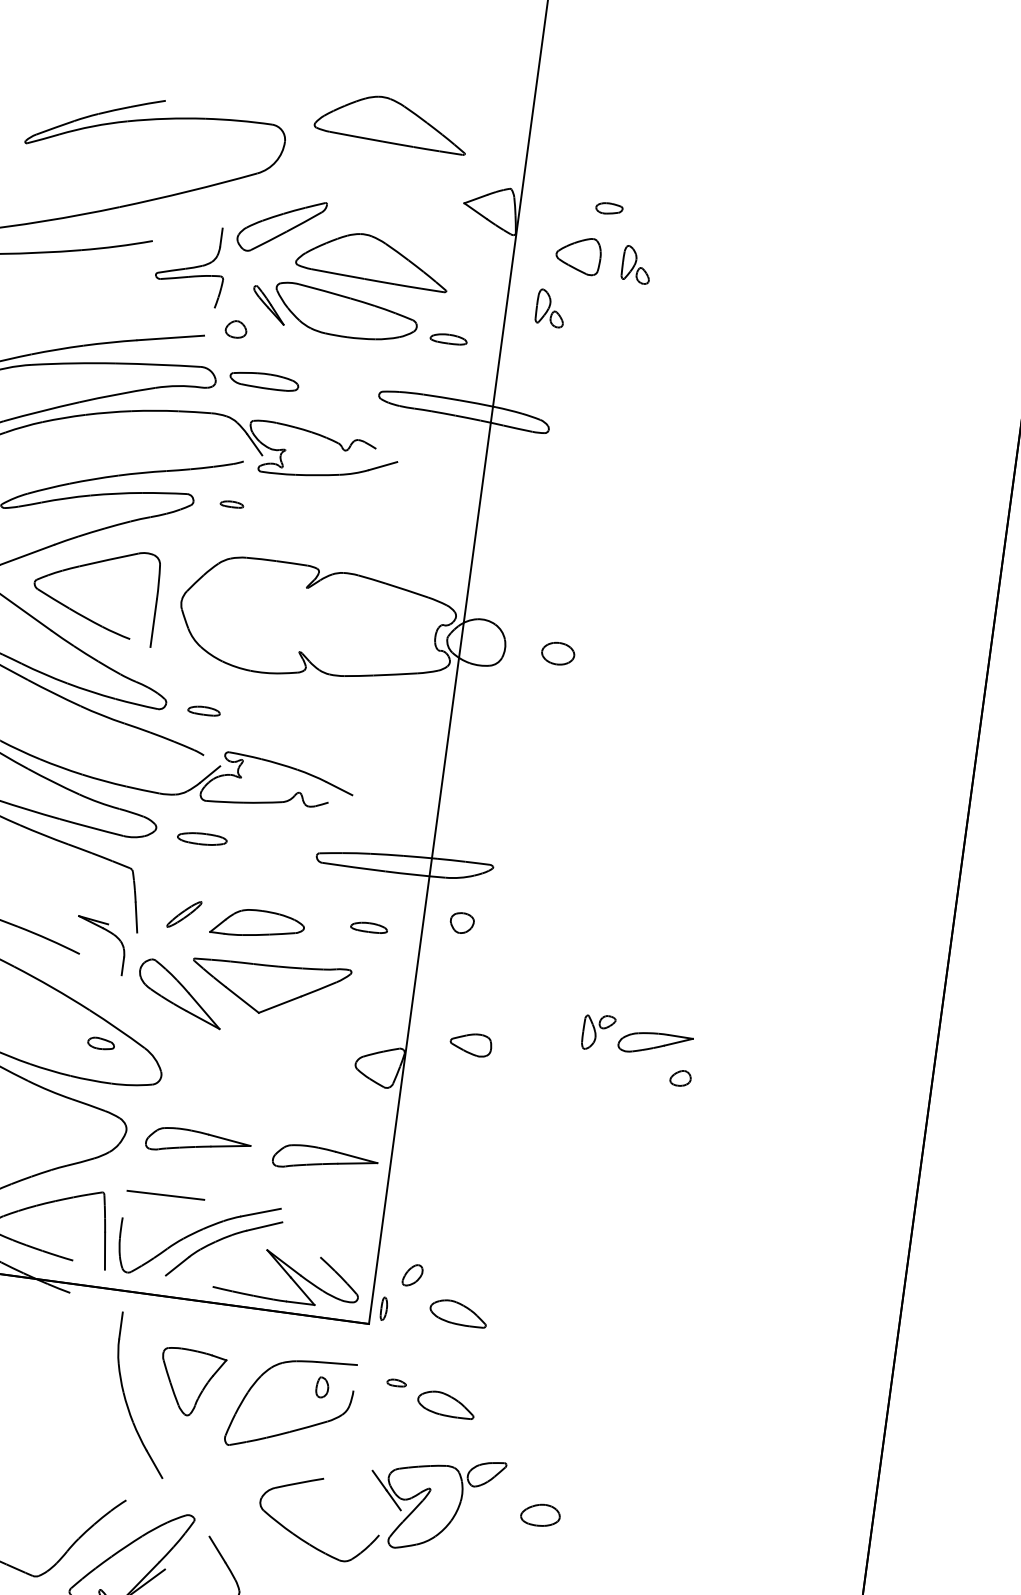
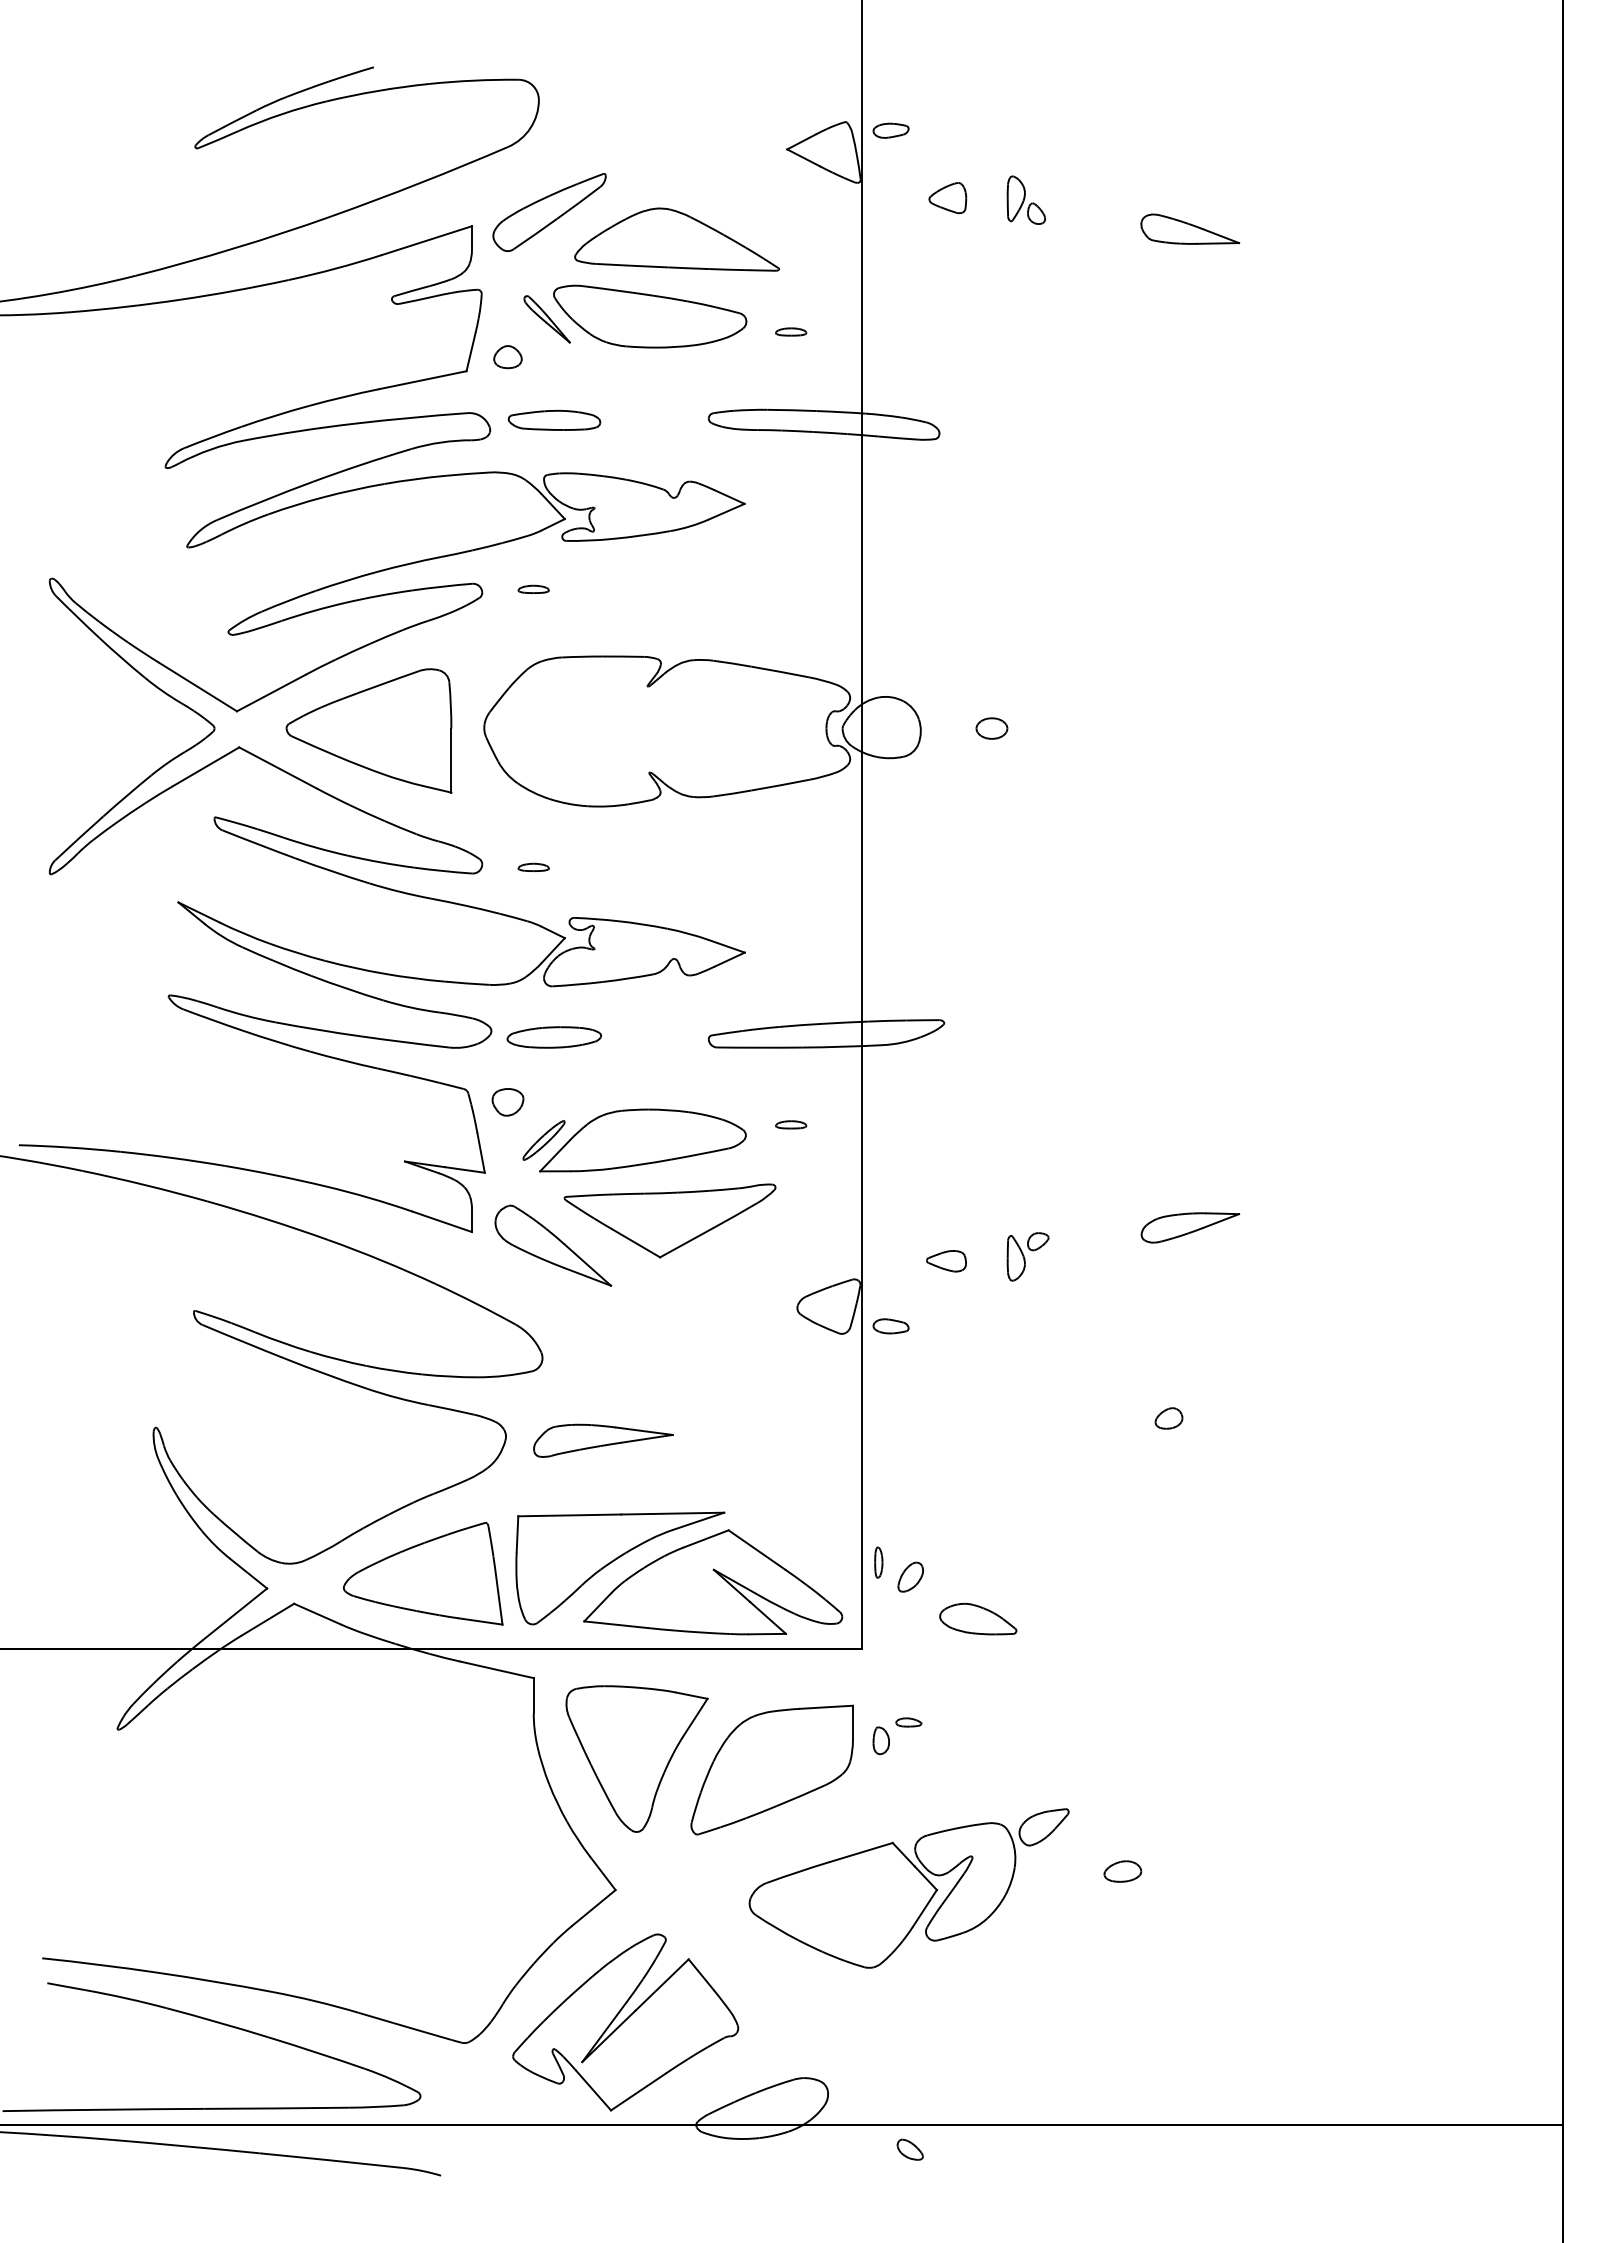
part: (391, 121) -> (676, 54), removed
part: (608, 208) -> (890, 130), moved
line: (187, 234) -> (426, 240), added
part: (578, 255) -> (947, 198), size x0.62
part: (755, 302) -> (1190, 228), added
part: (550, 307) -> (920, 272), removed
line: (208, 322) -> (470, 352), added
part: (449, 338) -> (791, 331), size x0.62
line: (386, 455) -> (729, 496), added
line: (252, 458) -> (552, 524), added
line: (140, 642) -> (437, 788), added
part: (557, 653) -> (991, 728), size x0.71
part: (204, 710) -> (533, 866), size x0.71
line: (211, 760) -> (552, 932), added
line: (340, 798) -> (729, 959), added
part: (201, 838) -> (553, 1037), size x1.43
part: (461, 923) -> (507, 1102), moved
part: (257, 924) -> (642, 1140), size x1.67
part: (369, 927) -> (791, 1124), size x0.62
line: (122, 928) -> (464, 1169), added
line: (100, 964) -> (441, 1221), added
part: (598, 1032) -> (1027, 1256), moved
part: (100, 1043) -> (890, 1326), moved
part: (470, 1044) -> (946, 1261), size x0.71
part: (680, 1078) -> (1168, 1418), moved
part: (325, 1160) -> (774, 1440), removed
line: (125, 1204) -> (517, 1534), added
line: (242, 1204) -> (672, 1513), added
line: (301, 1239) -> (756, 1549), added
line: (88, 1265) -> (480, 1621), added
line: (189, 1281) -> (616, 1624), added
line: (96, 1302) -> (496, 1669), added
part: (383, 1308) -> (878, 1562), moved
line: (354, 1377) -> (852, 1722), added
part: (191, 1382) -> (636, 1758), size x1.67
part: (321, 1387) -> (880, 1740), moved
part: (446, 1404) -> (978, 1742), removed
line: (347, 1474) -> (860, 1852), added
line: (144, 1488) -> (593, 1907), added
part: (540, 1515) -> (1122, 1871), size x0.71
line: (389, 1522) -> (924, 1908), added
line: (186, 1552) -> (661, 1984), added

